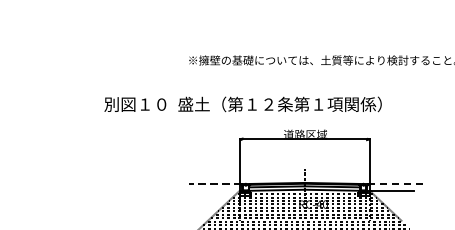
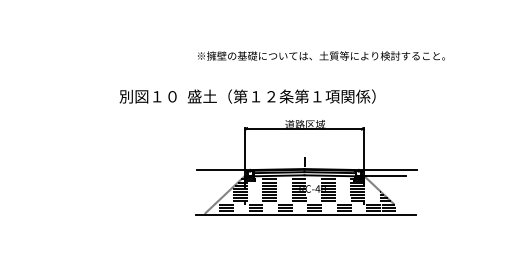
line: (214, 183) -> (221, 169), dashed -> solid
line: (396, 183) -> (389, 169), dashed -> solid

